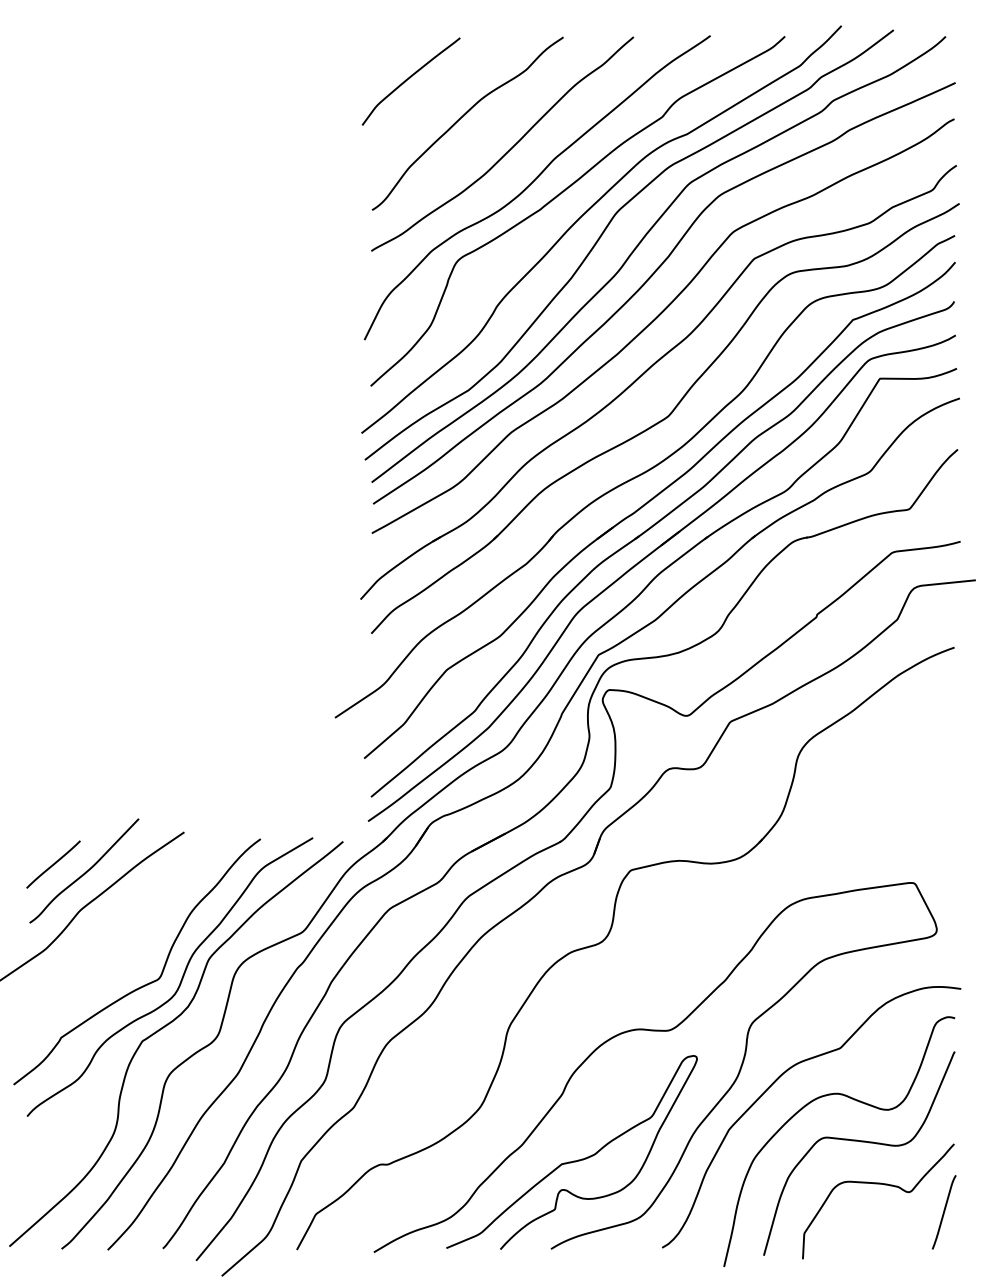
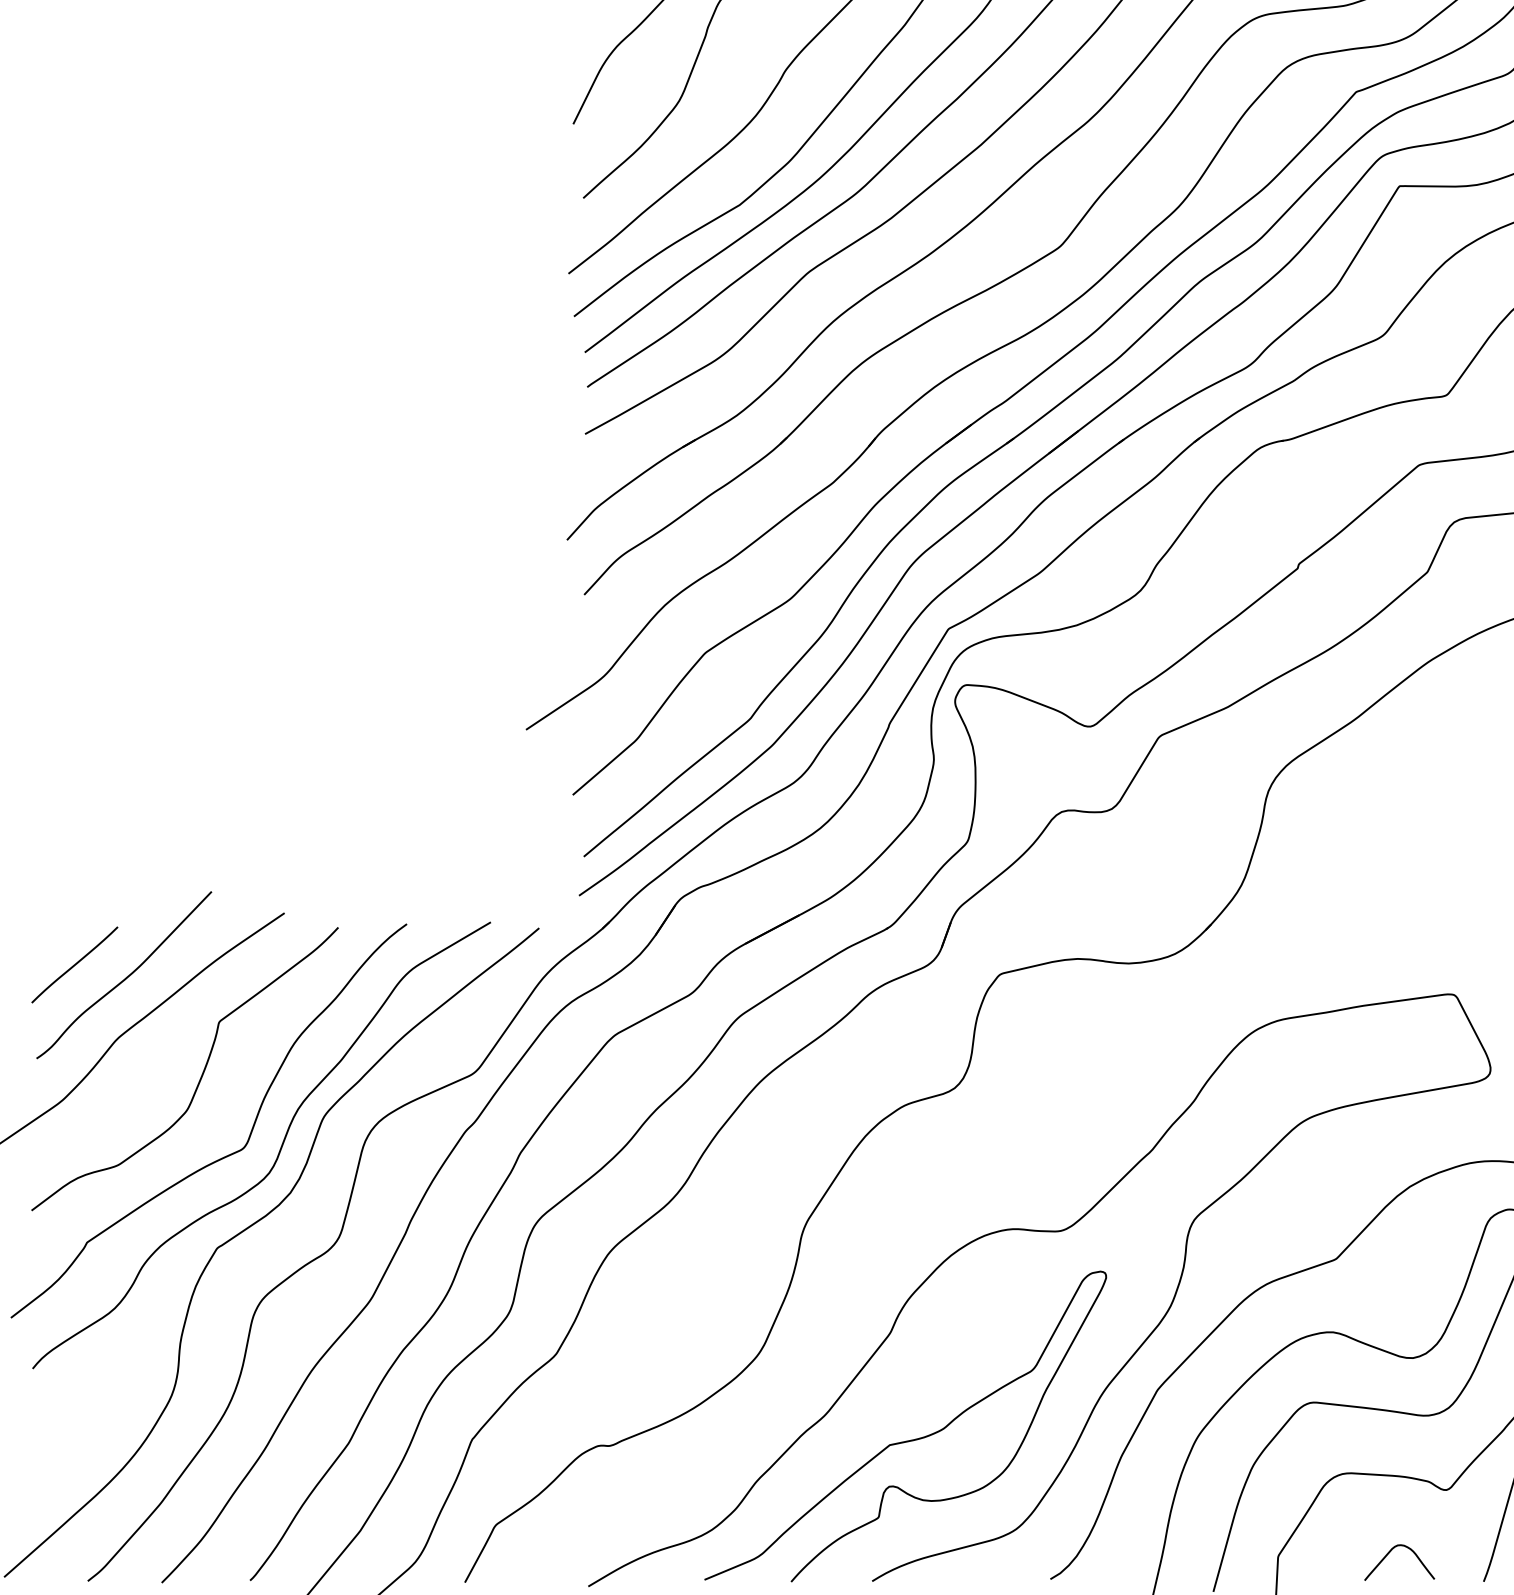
curve: (132, 931) -> (201, 1072), added
curve: (874, 1231) -> (1390, 1553), added

